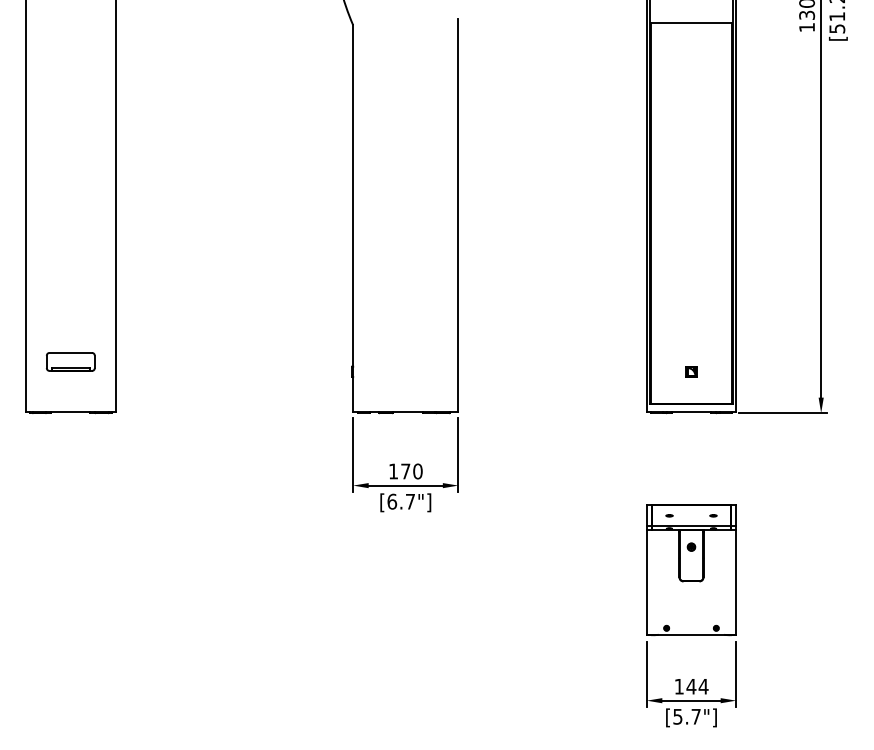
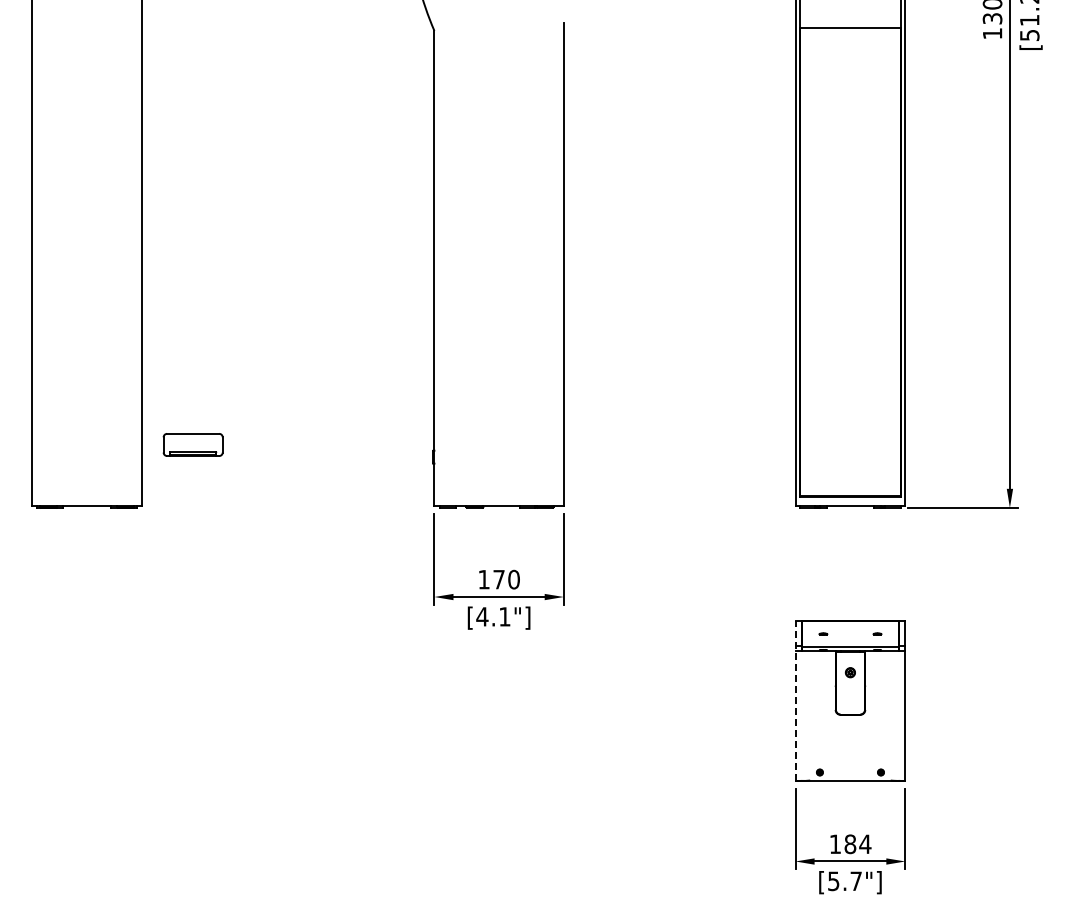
part: (70, 361) -> (192, 444), moved
part: (691, 372) -> (850, 457), removed
text: (401, 501) -> (493, 616), [6.7"] -> [4.1"]
line: (646, 569) -> (795, 700), solid -> dashed
text: (691, 686) -> (850, 844), 144 -> 184

